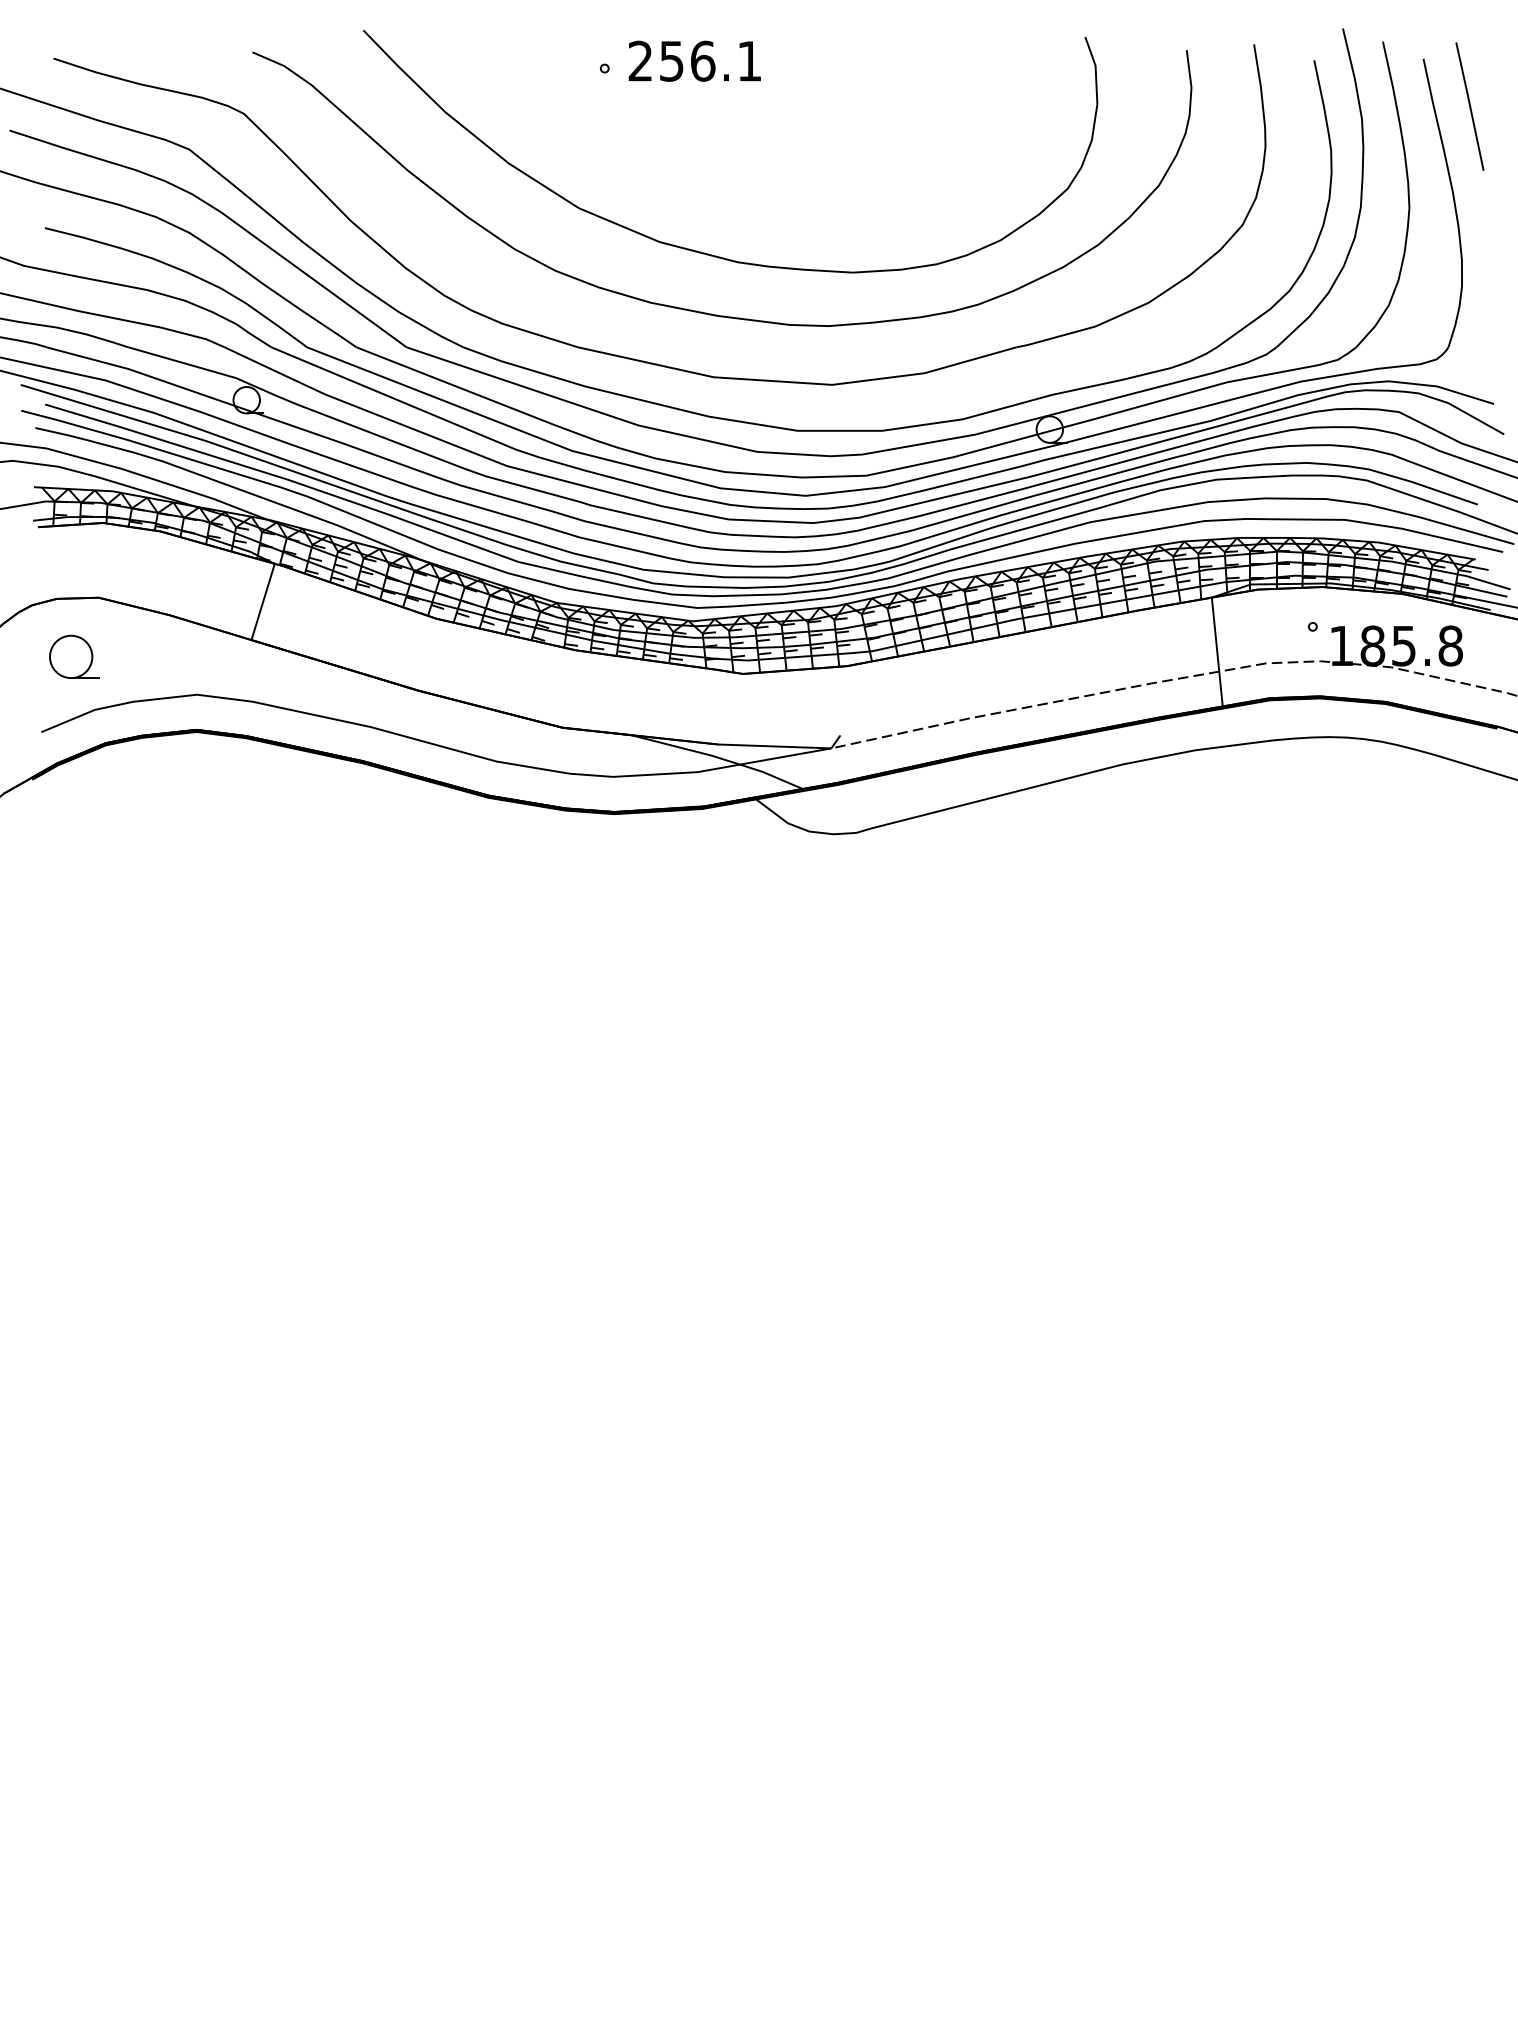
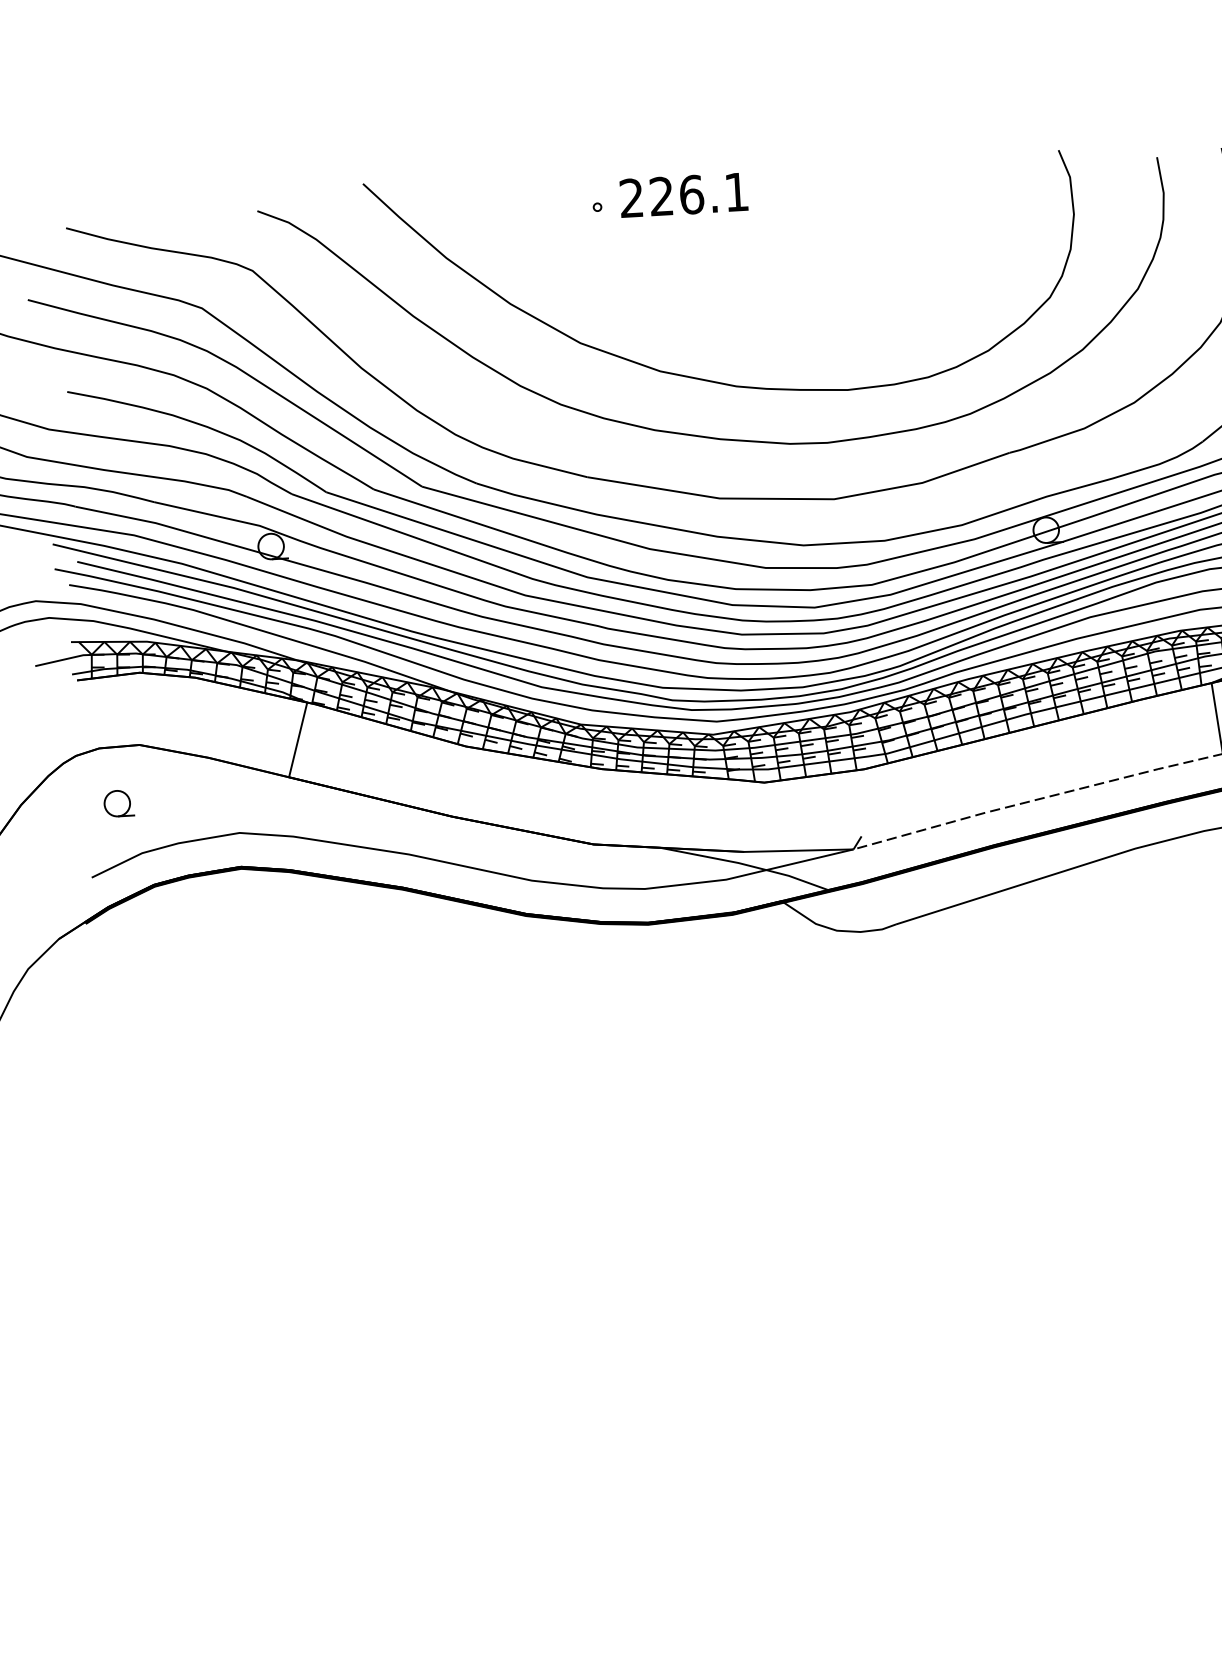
text: (671, 60) -> (661, 195), 256.1 -> 226.1
part: (73, 657) -> (118, 803), size x0.62

